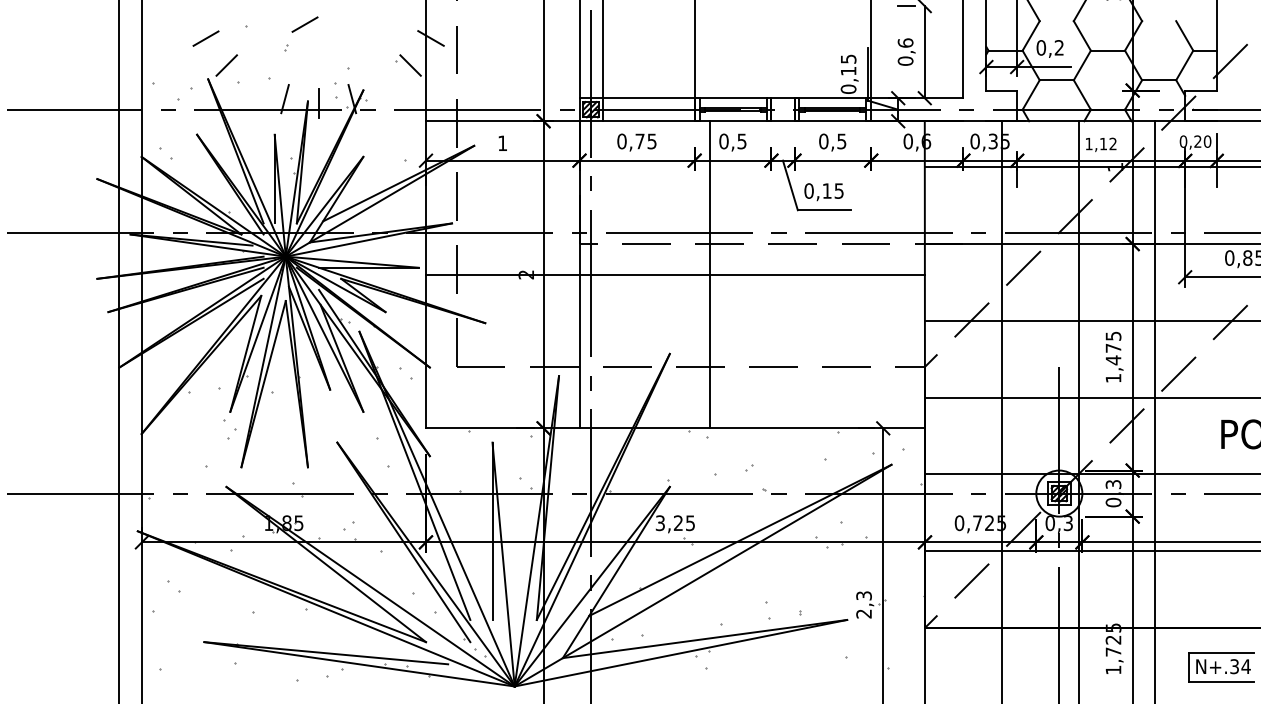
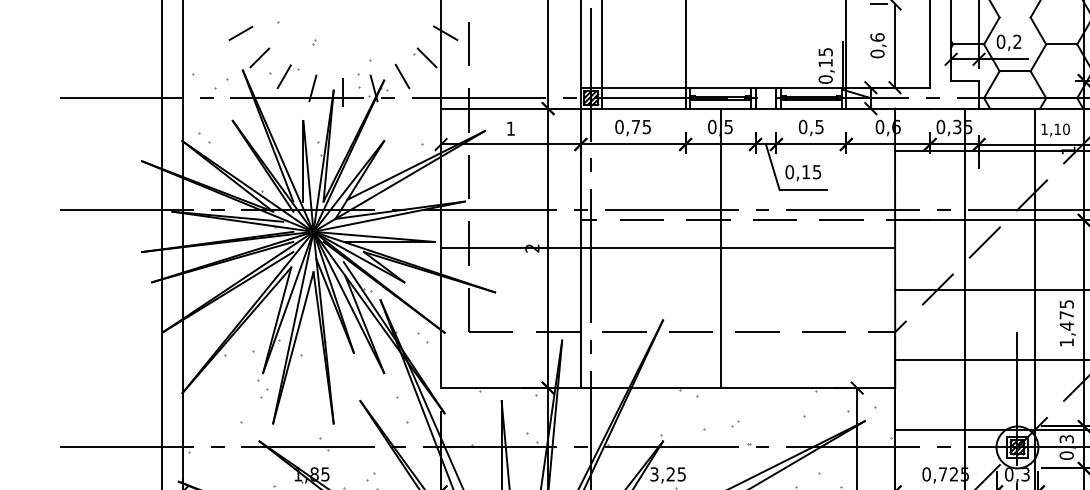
line: (304, 24) -> (330, 20), removed
line: (253, 85) -> (284, 76), added
line: (383, 85) -> (402, 76), added
text: (1112, 143) -> (1065, 128), 1,12 -> 1,10
line: (710, 274) -> (720, 248), moved

